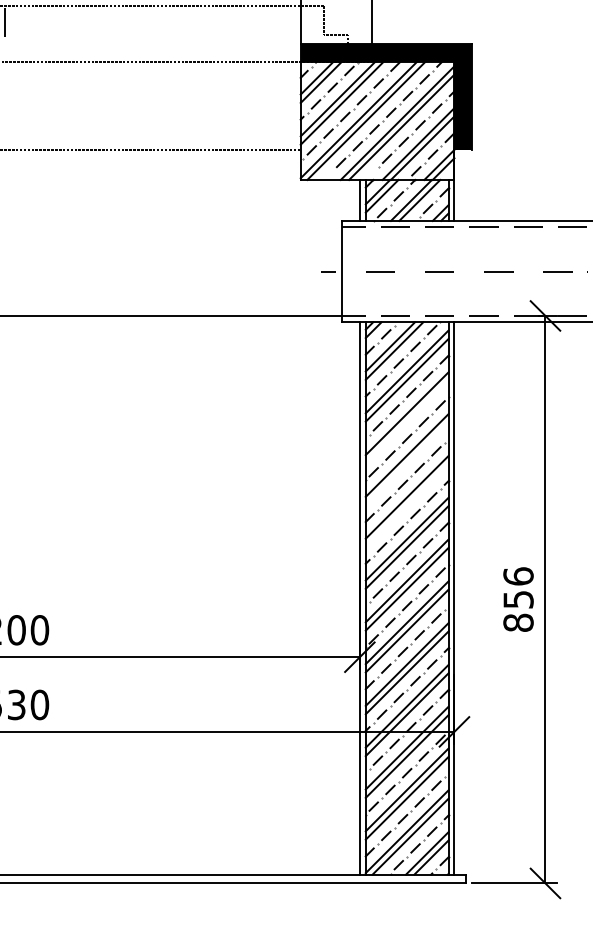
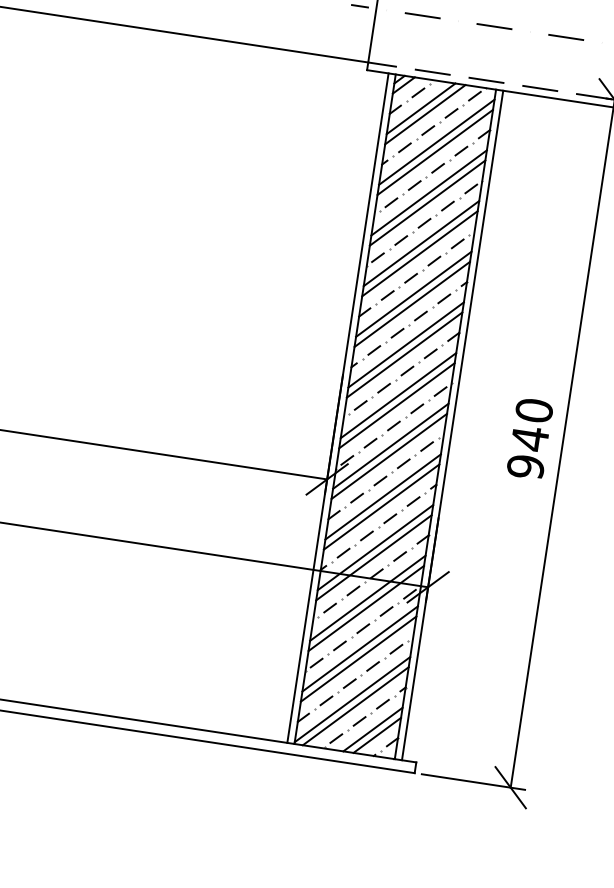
line: (406, 421) -> (426, 202), added
line: (406, 463) -> (419, 253), added
line: (406, 505) -> (411, 304), added
text: (518, 599) -> (530, 438), 856 -> 940

